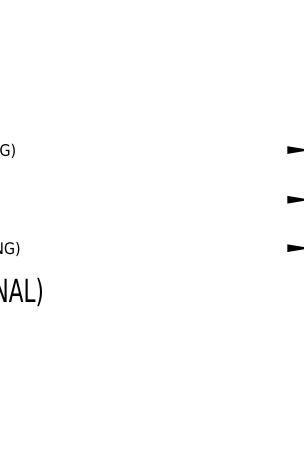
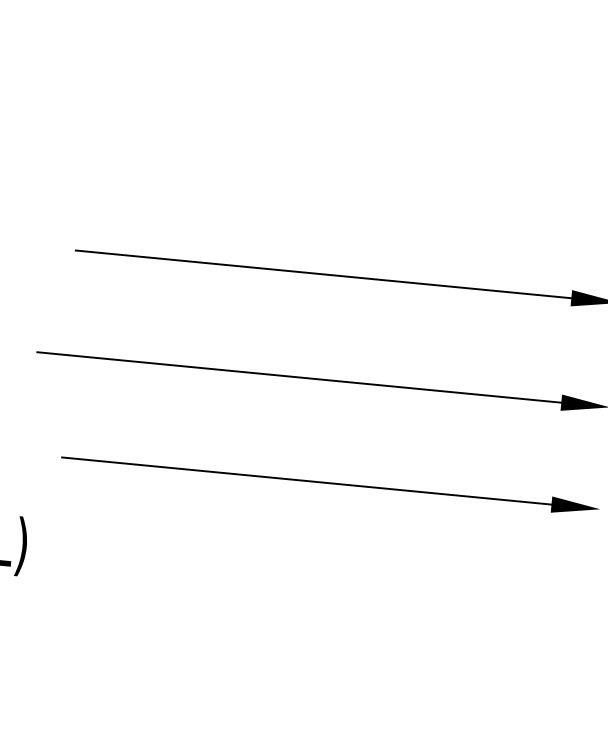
line: (169, 150) -> (323, 275), added
line: (162, 199) -> (298, 376), added
line: (170, 248) -> (305, 481), added

